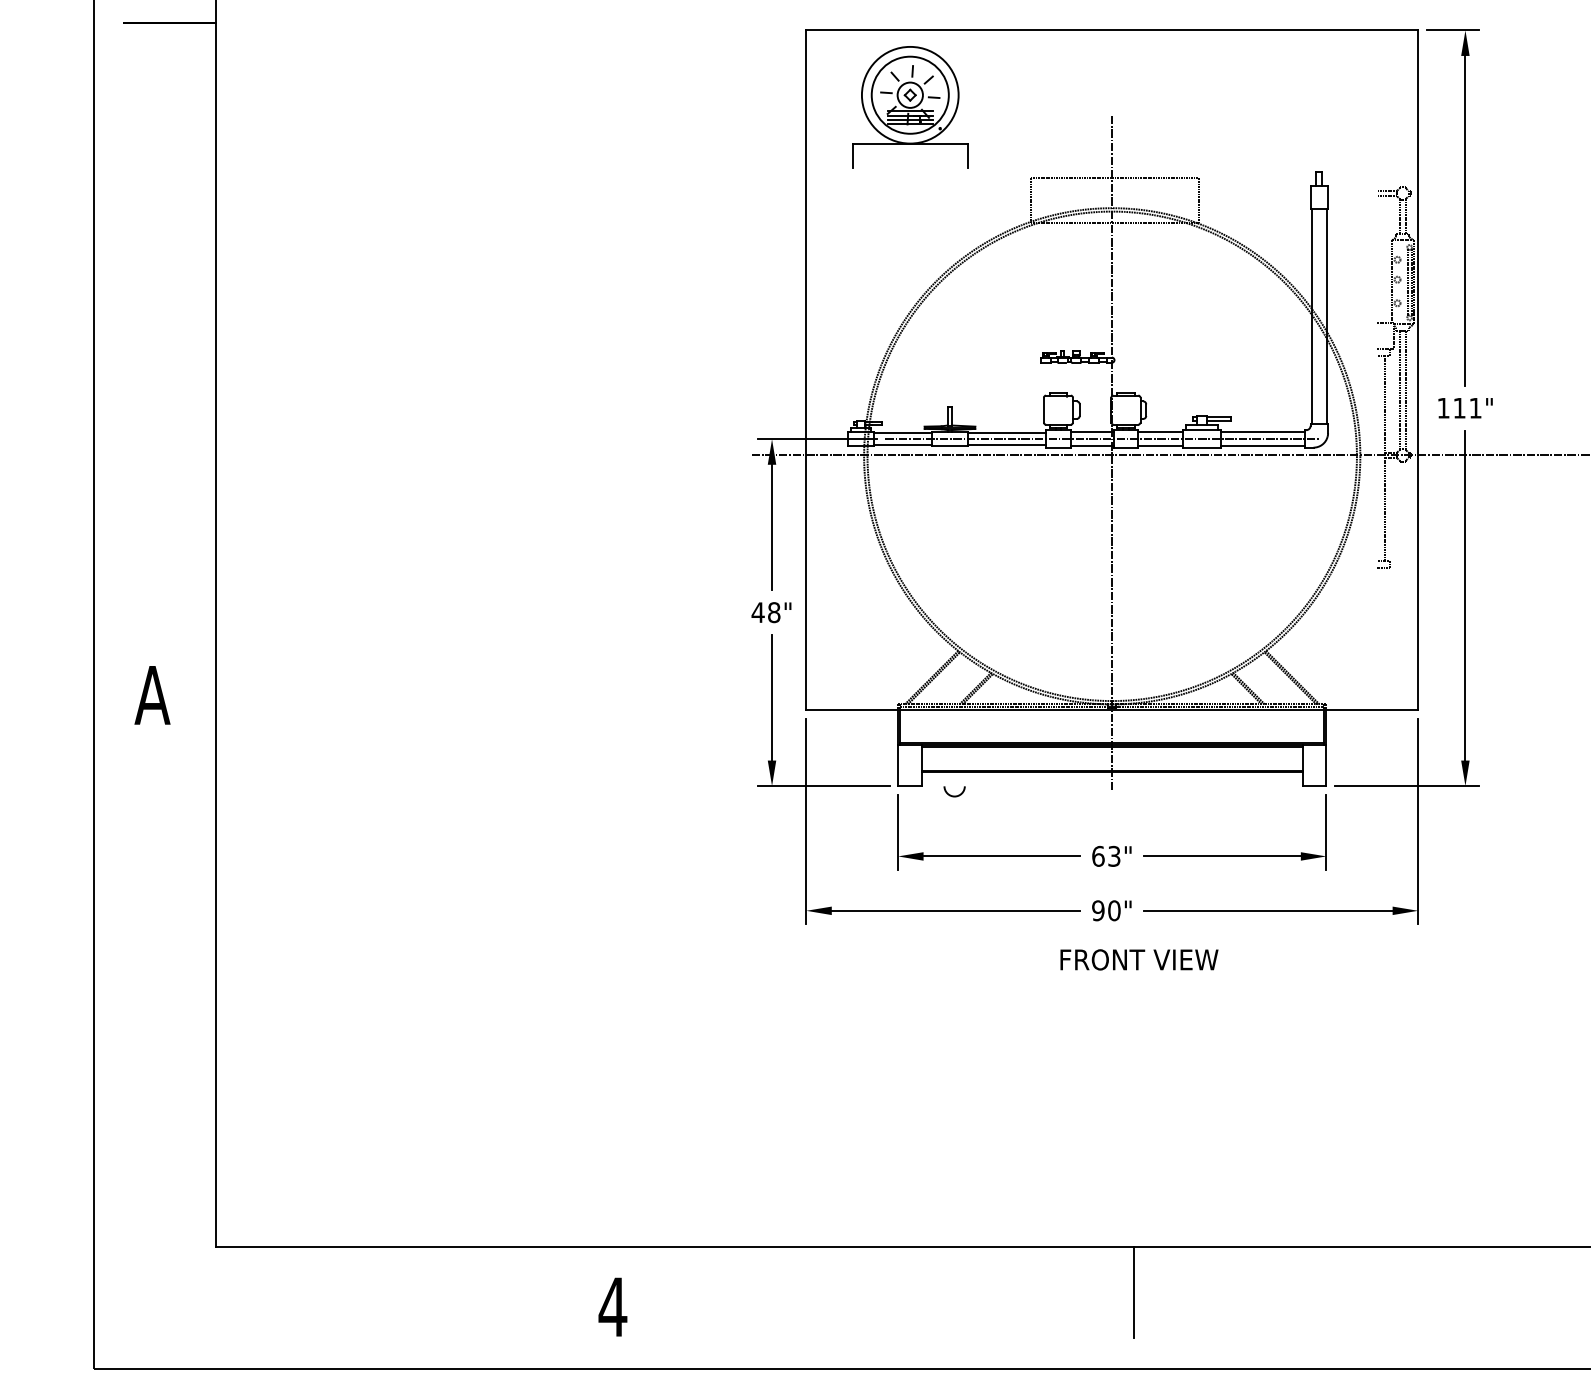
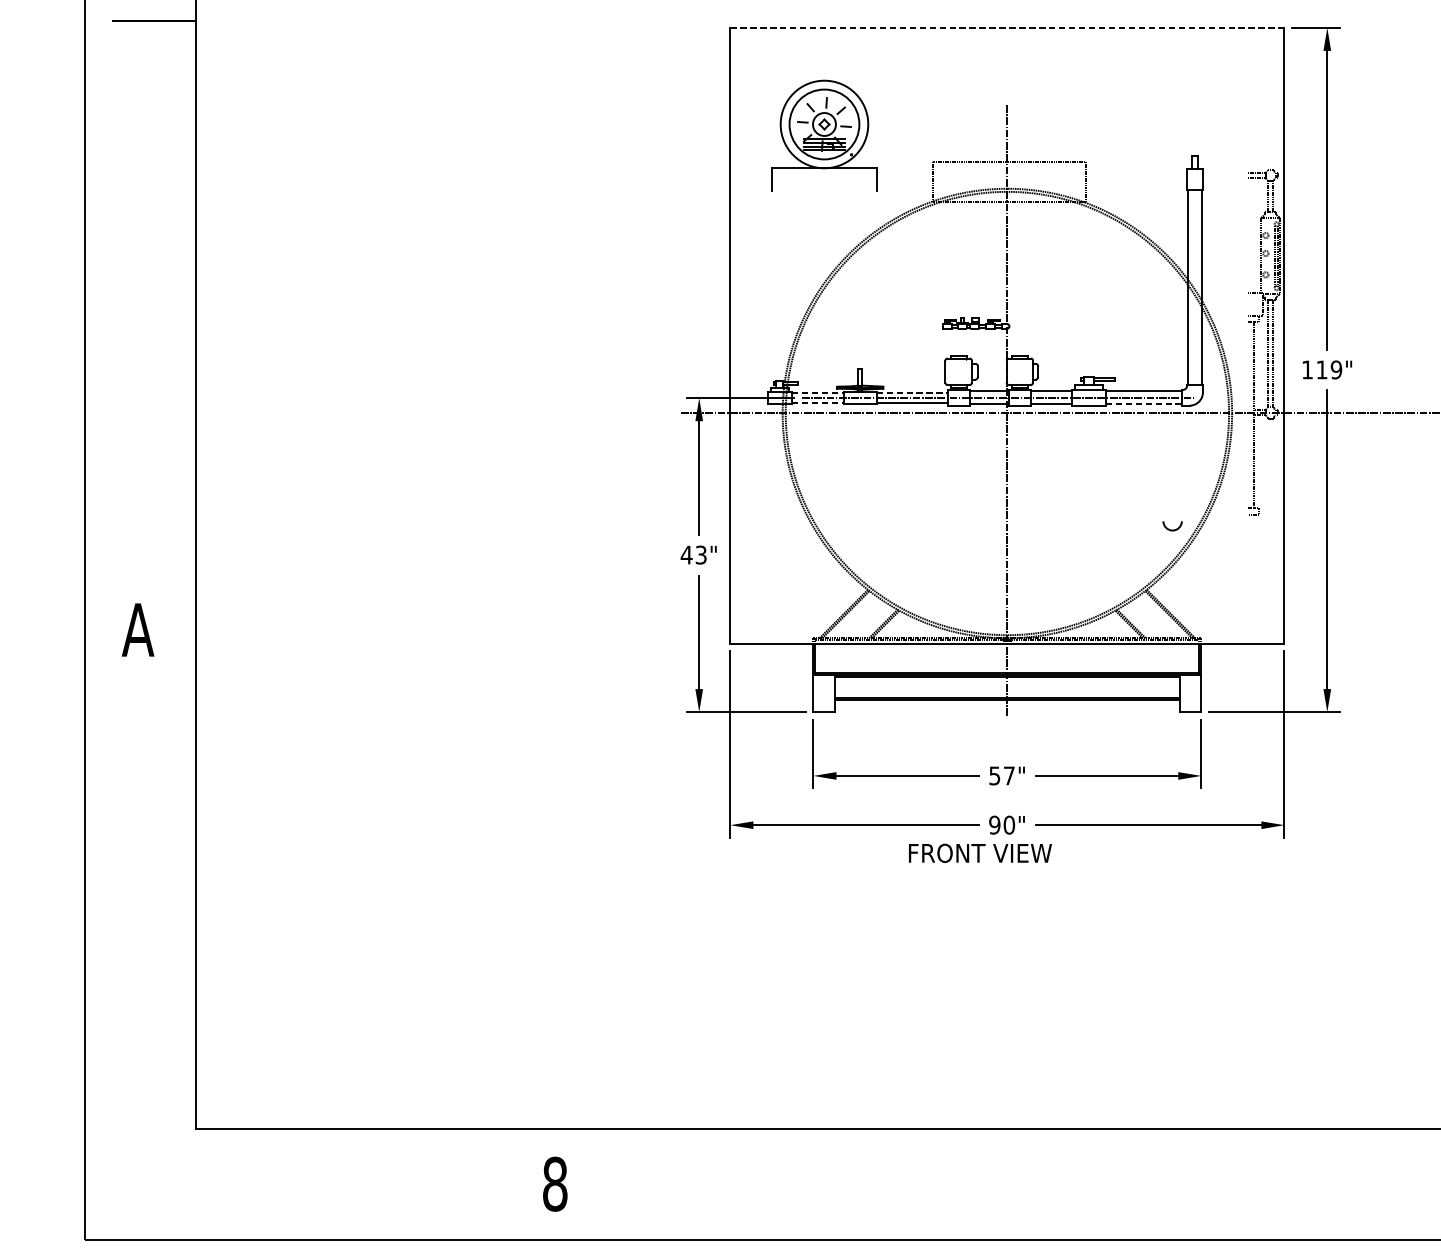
line: (1112, 30) -> (1007, 27), solid -> dashed
part: (910, 107) -> (824, 135), moved
text: (1475, 407) -> (1336, 369), 111" -> 119"
line: (903, 433) -> (818, 392), solid -> dashed
line: (1007, 433) -> (912, 392), solid -> dashed
line: (903, 444) -> (818, 402), solid -> dashed
line: (1262, 446) -> (1143, 404), solid -> dashed
text: (774, 612) -> (701, 554), 48" -> 43"
arc: (954, 795) -> (1172, 529), moved
text: (1106, 855) -> (1002, 775), 63" -> 57"
text: (1139, 959) -> (980, 852), moved
line: (1133, 1292) -> (1026, 1170), removed
text: (612, 1306) -> (554, 1183), 4 -> 8

